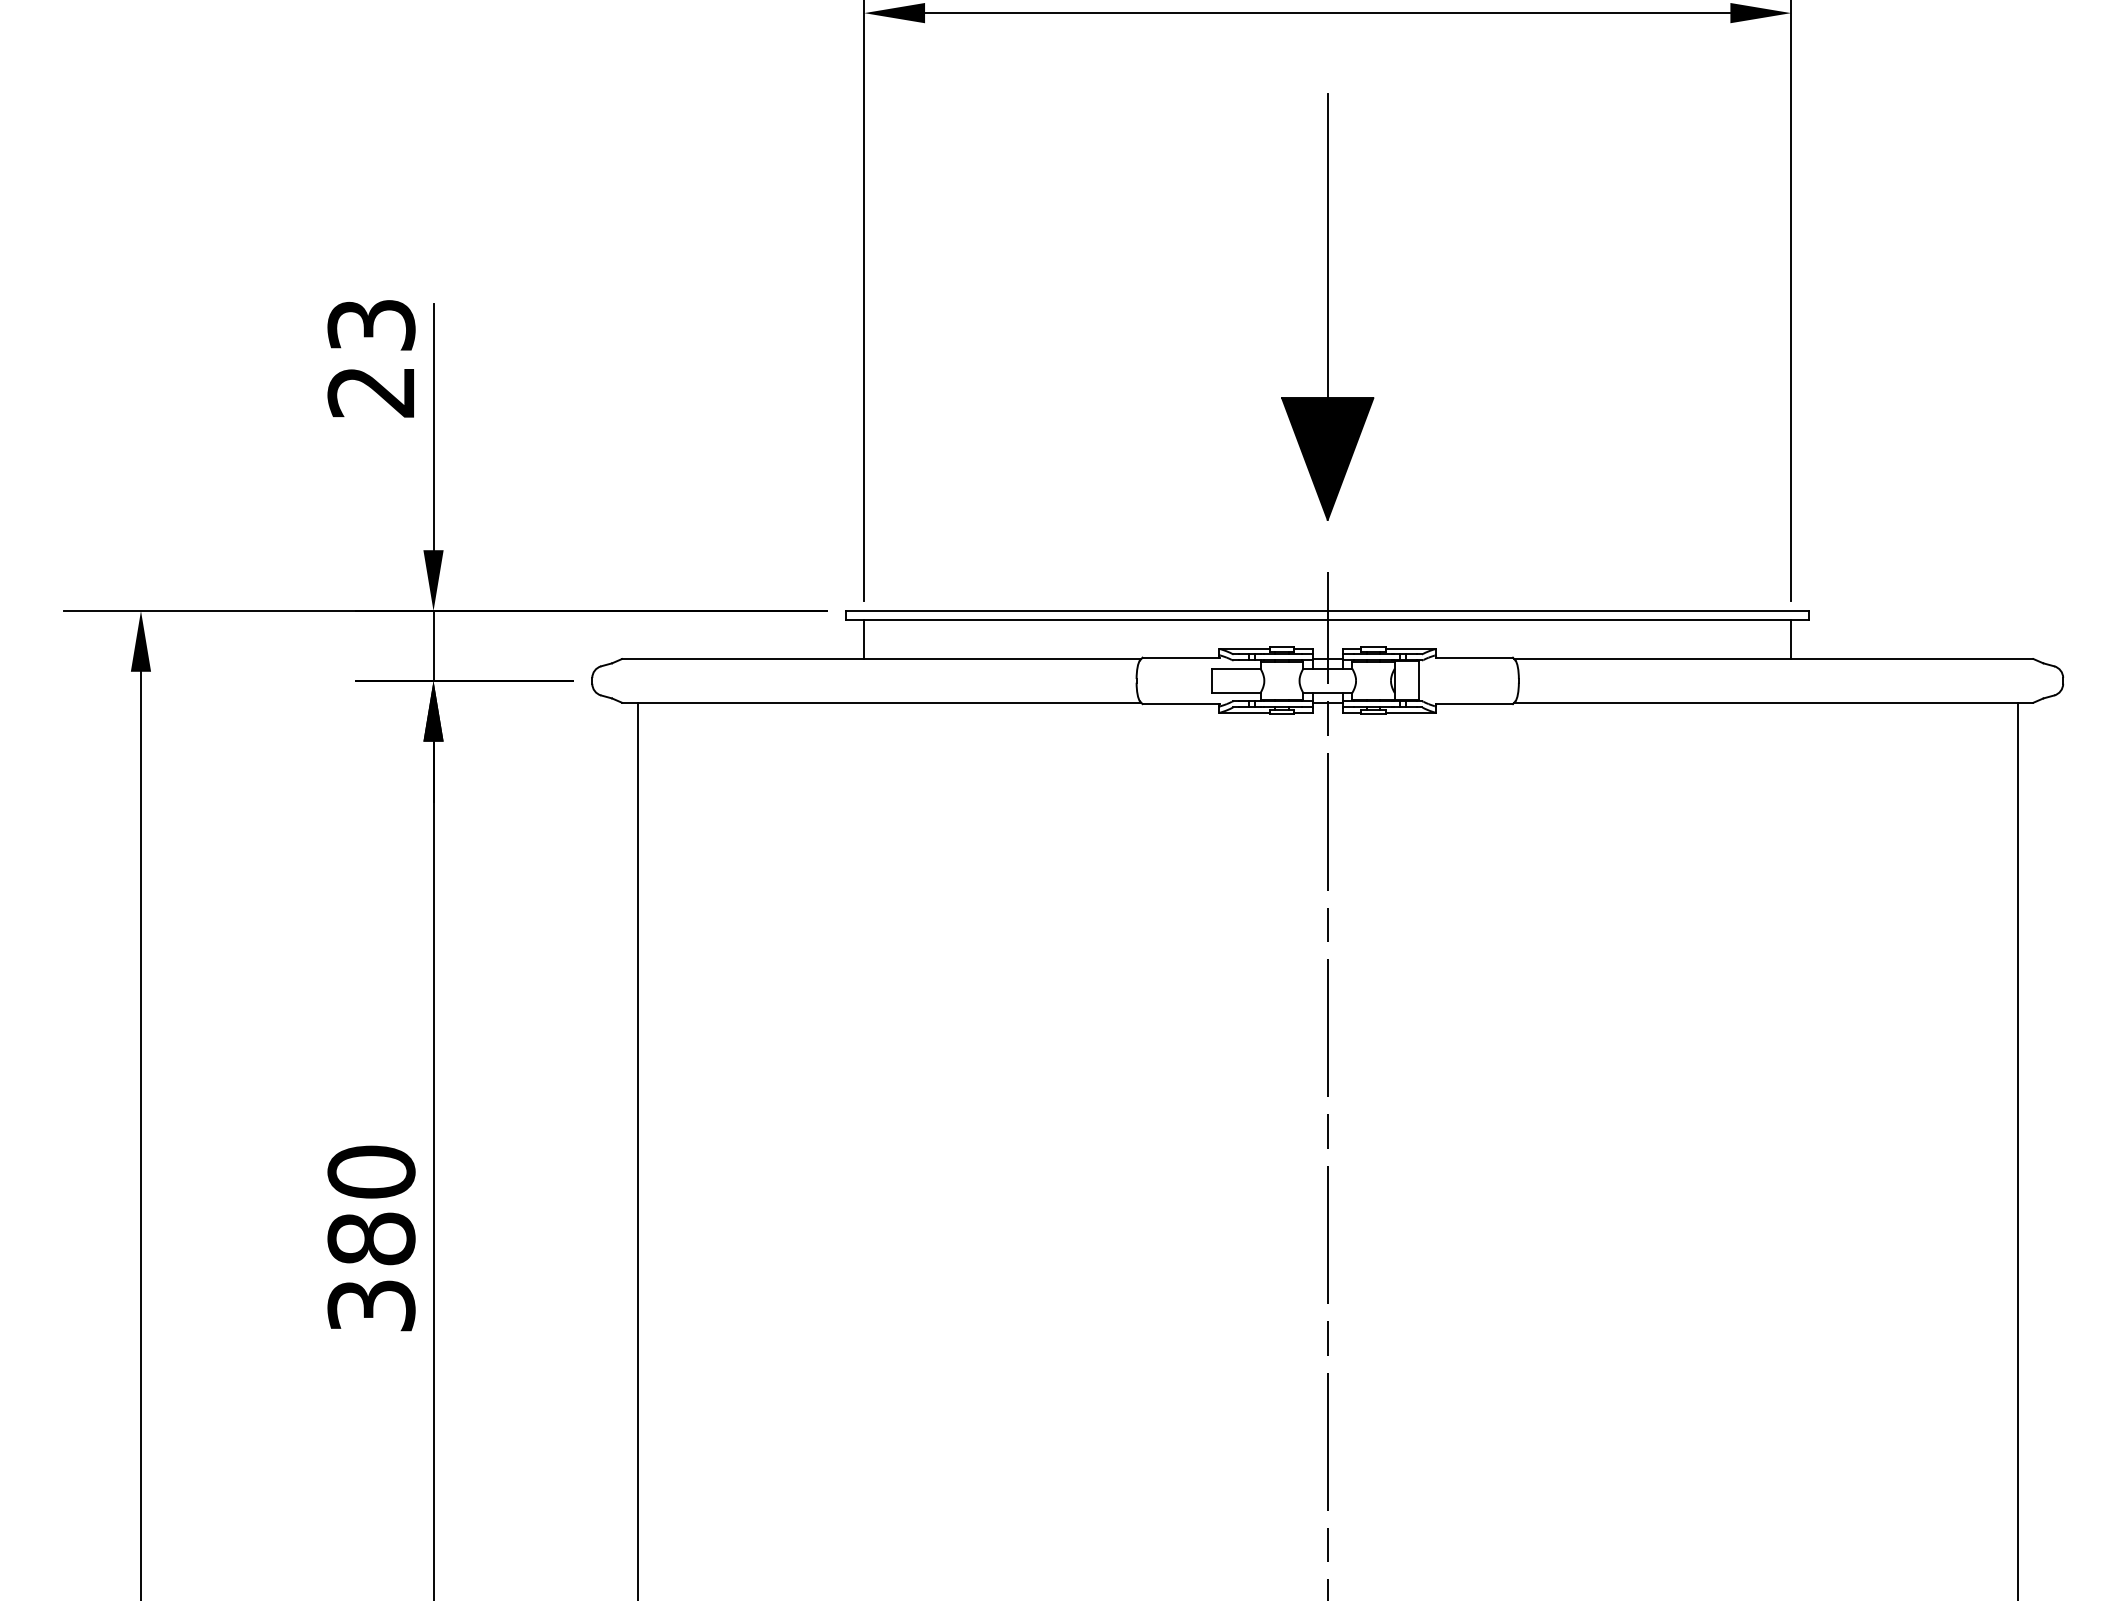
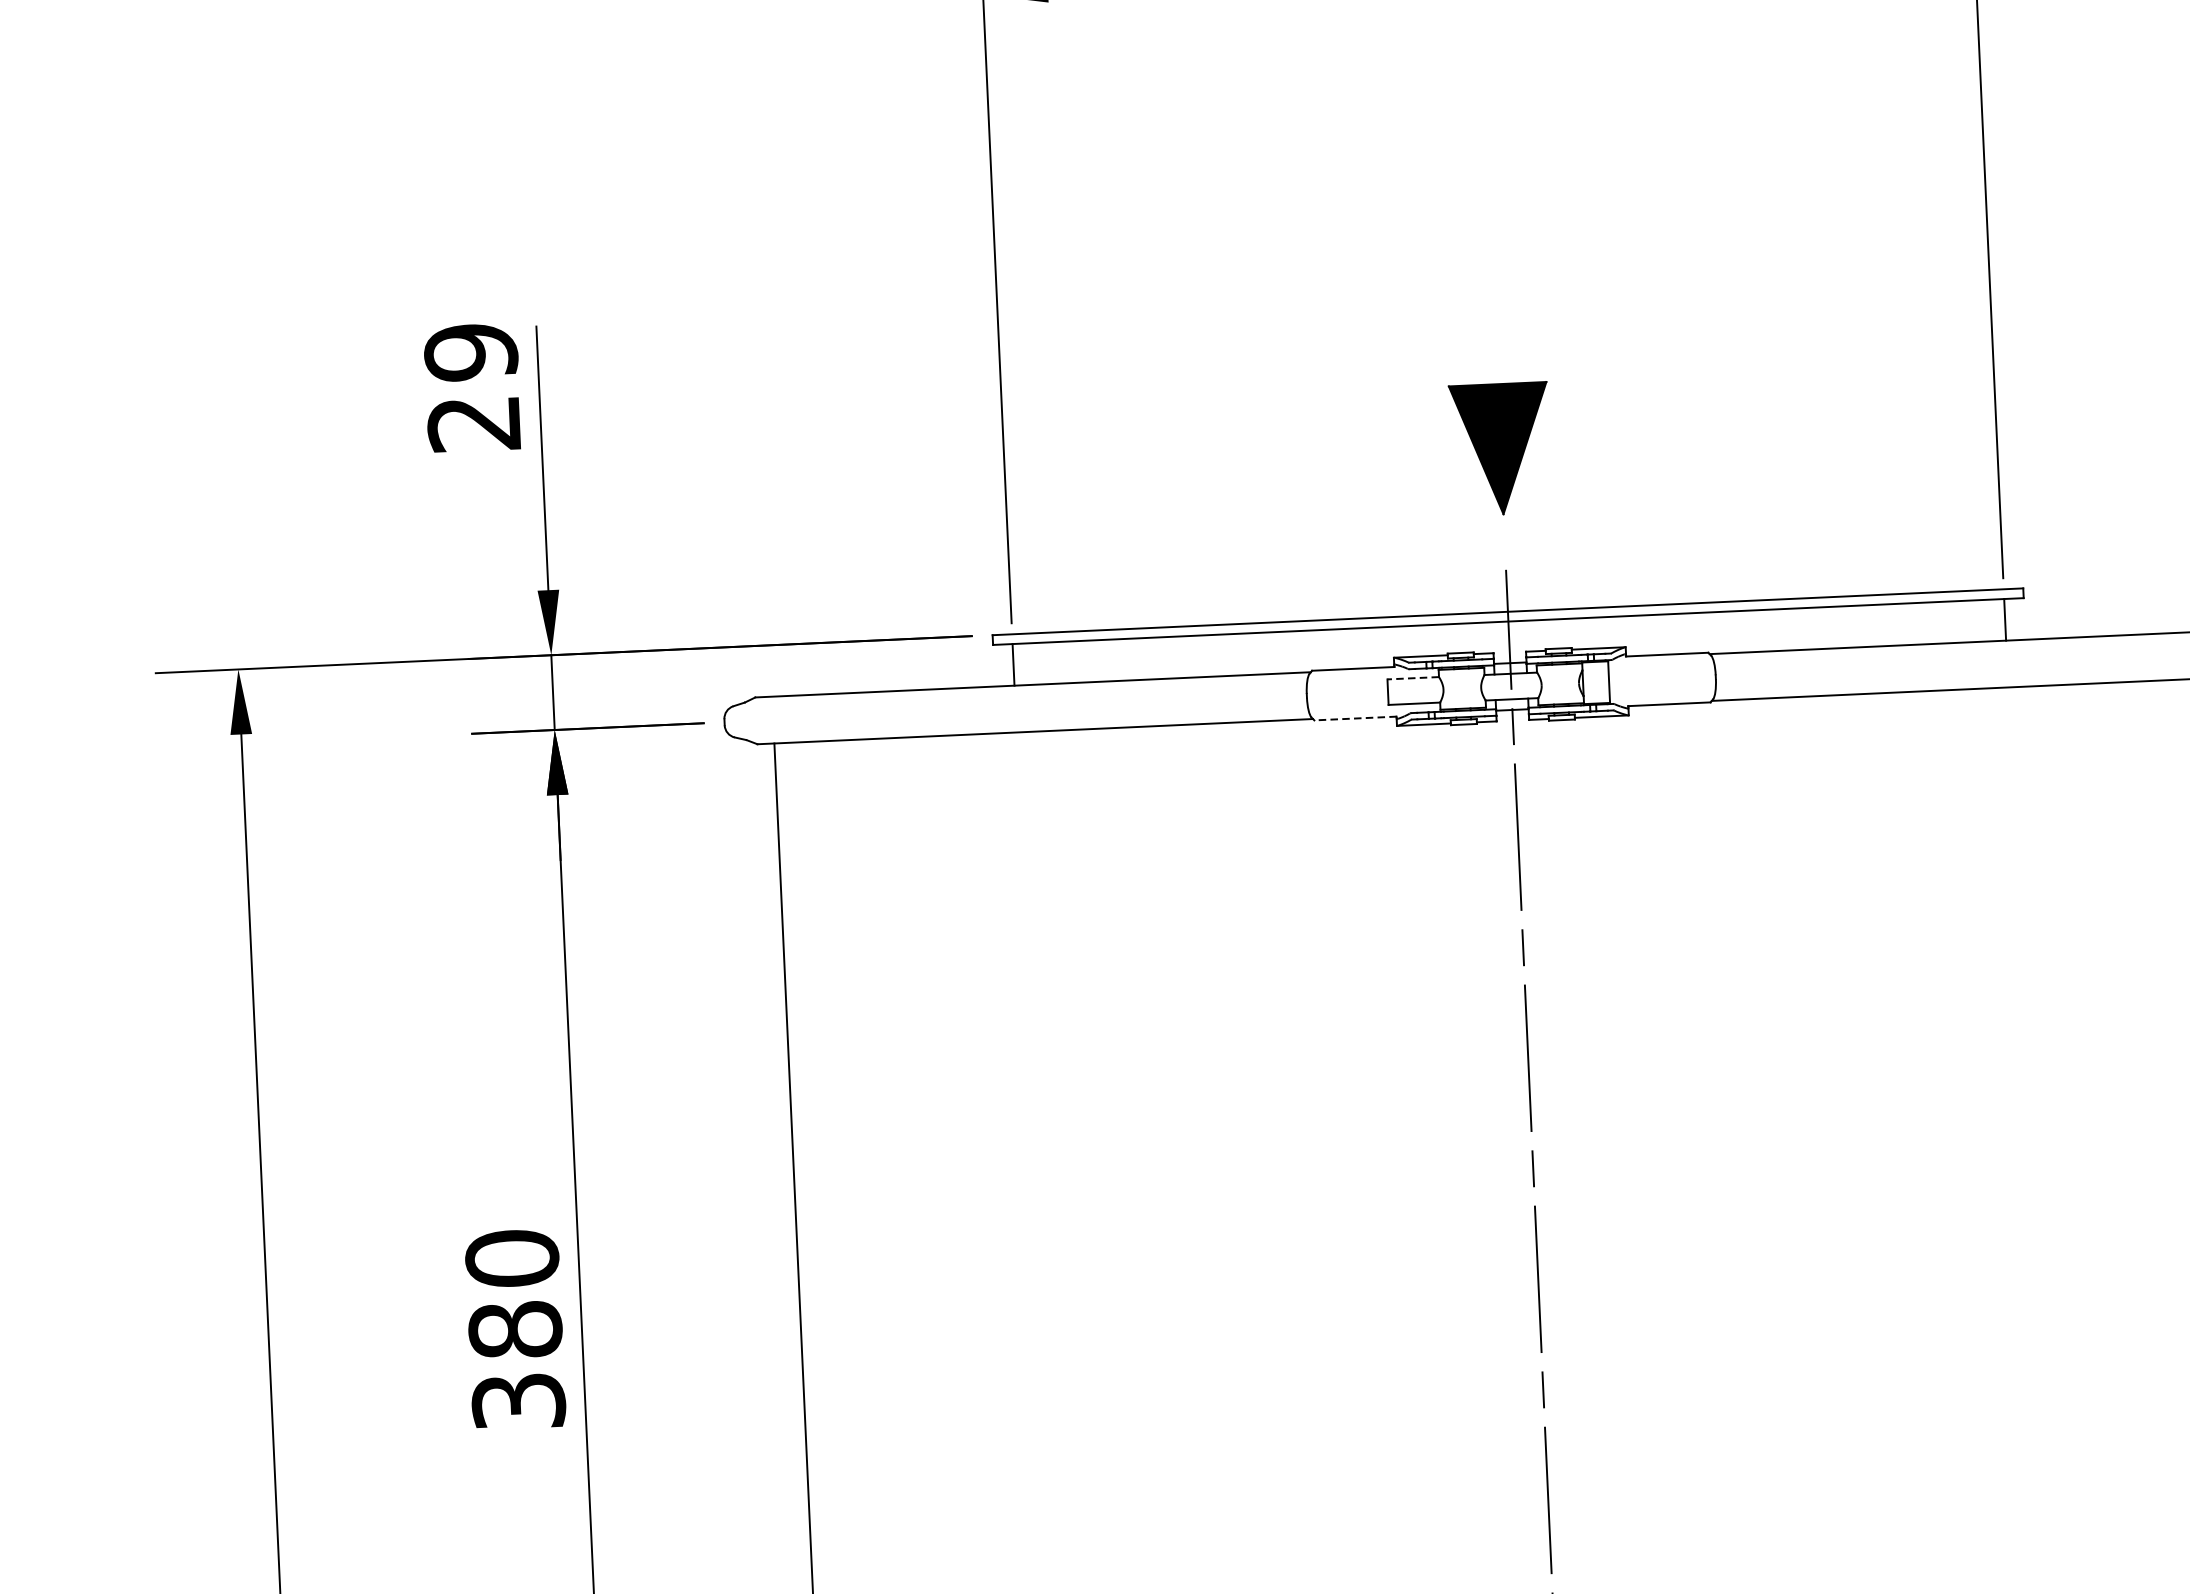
line: (1327, 246) -> (1489, 221), removed
text: (371, 325) -> (471, 352), 23 -> 29
line: (1236, 668) -> (1413, 677), solid -> dashed
line: (1181, 704) -> (1356, 718), solid -> dashed

